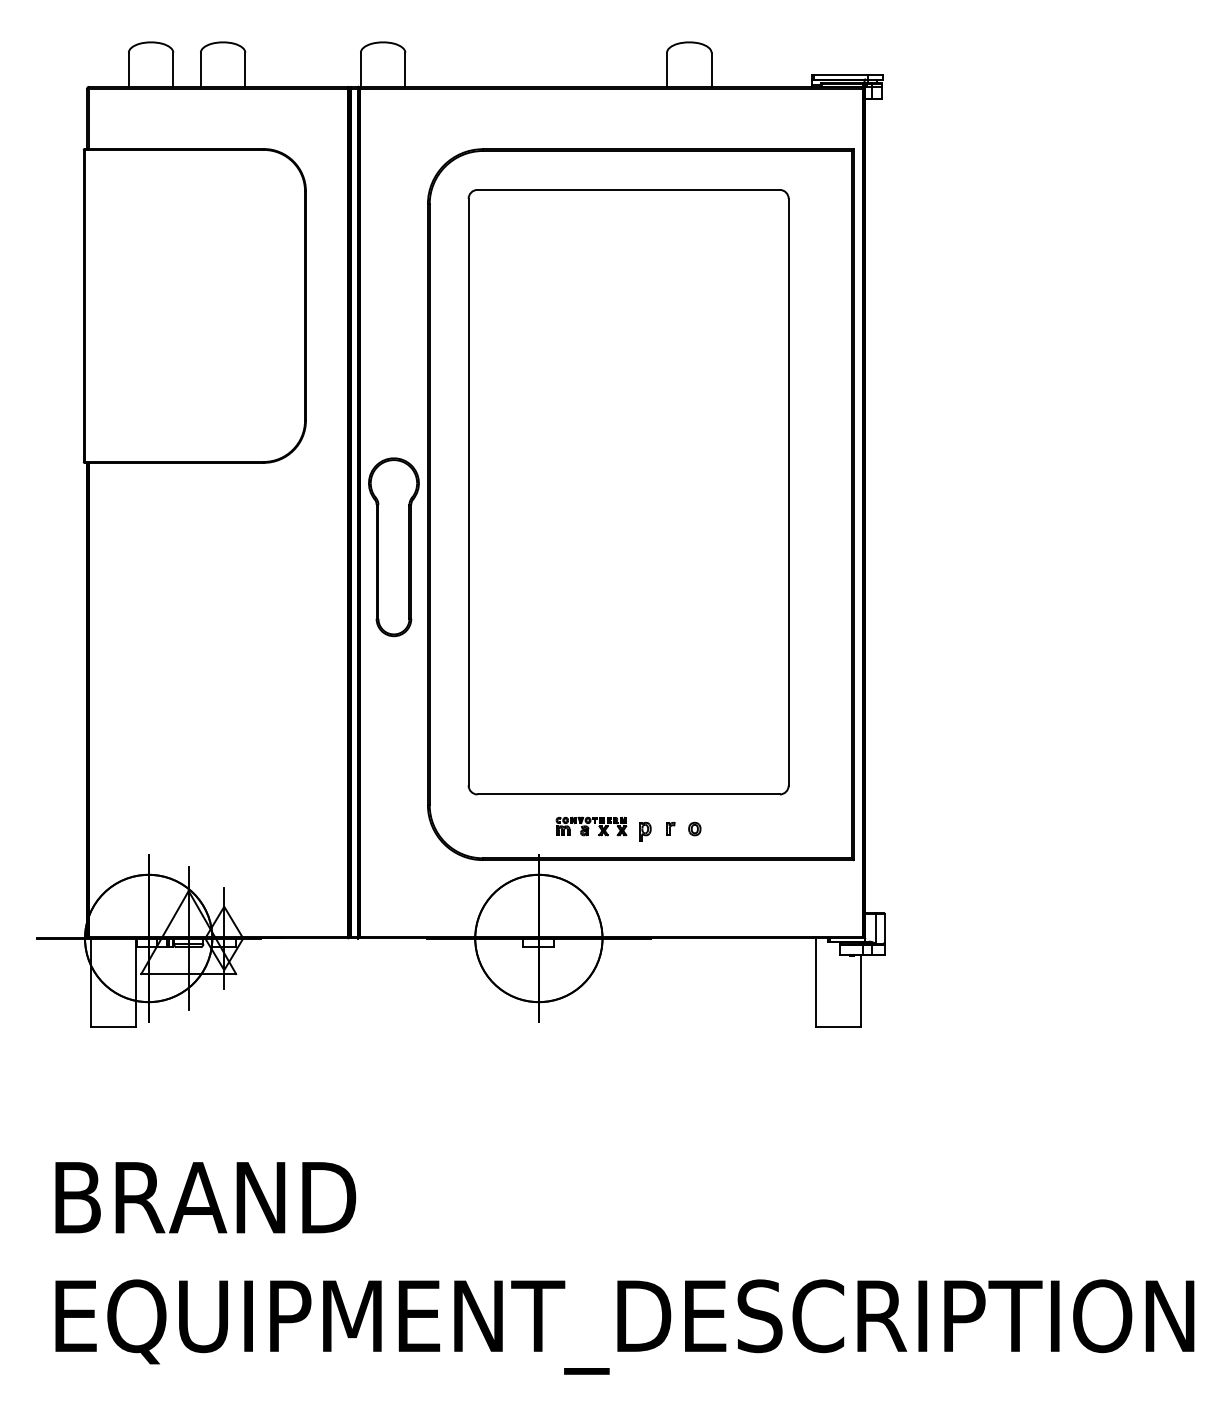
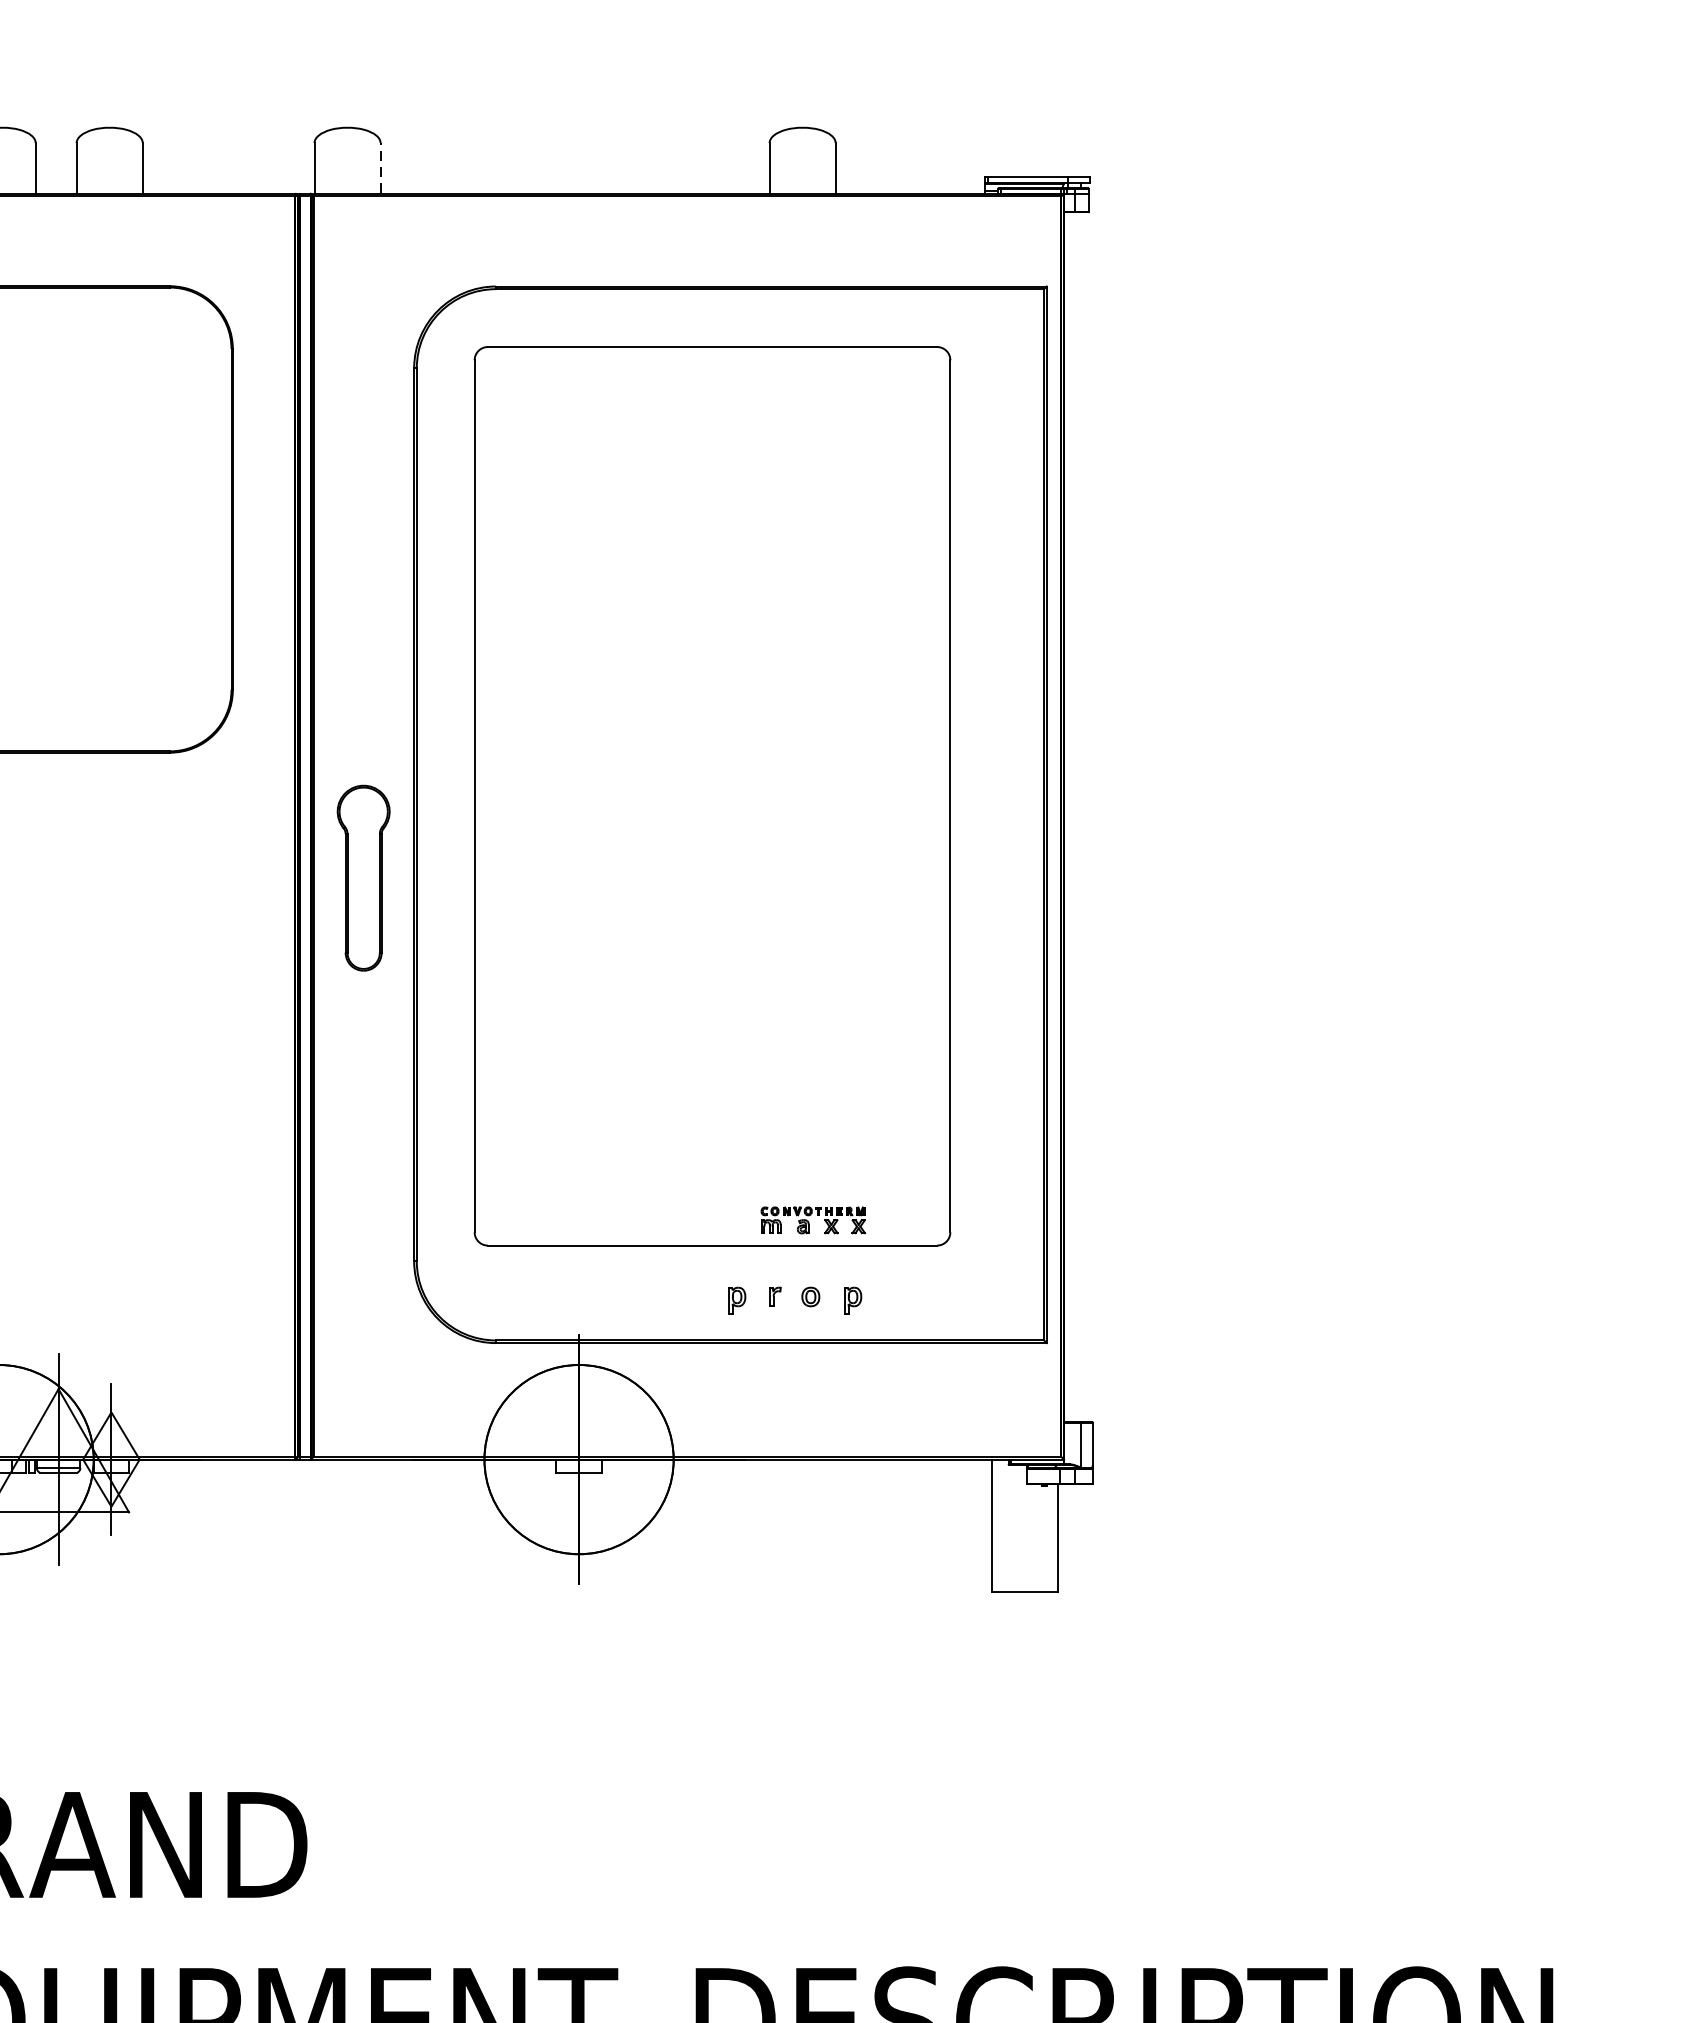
line: (405, 69) -> (380, 168), solid -> dashed
part: (393, 547) -> (362, 878), size x0.7
part: (591, 826) -> (813, 1220), moved
part: (723, 831) -> (853, 1300), added

